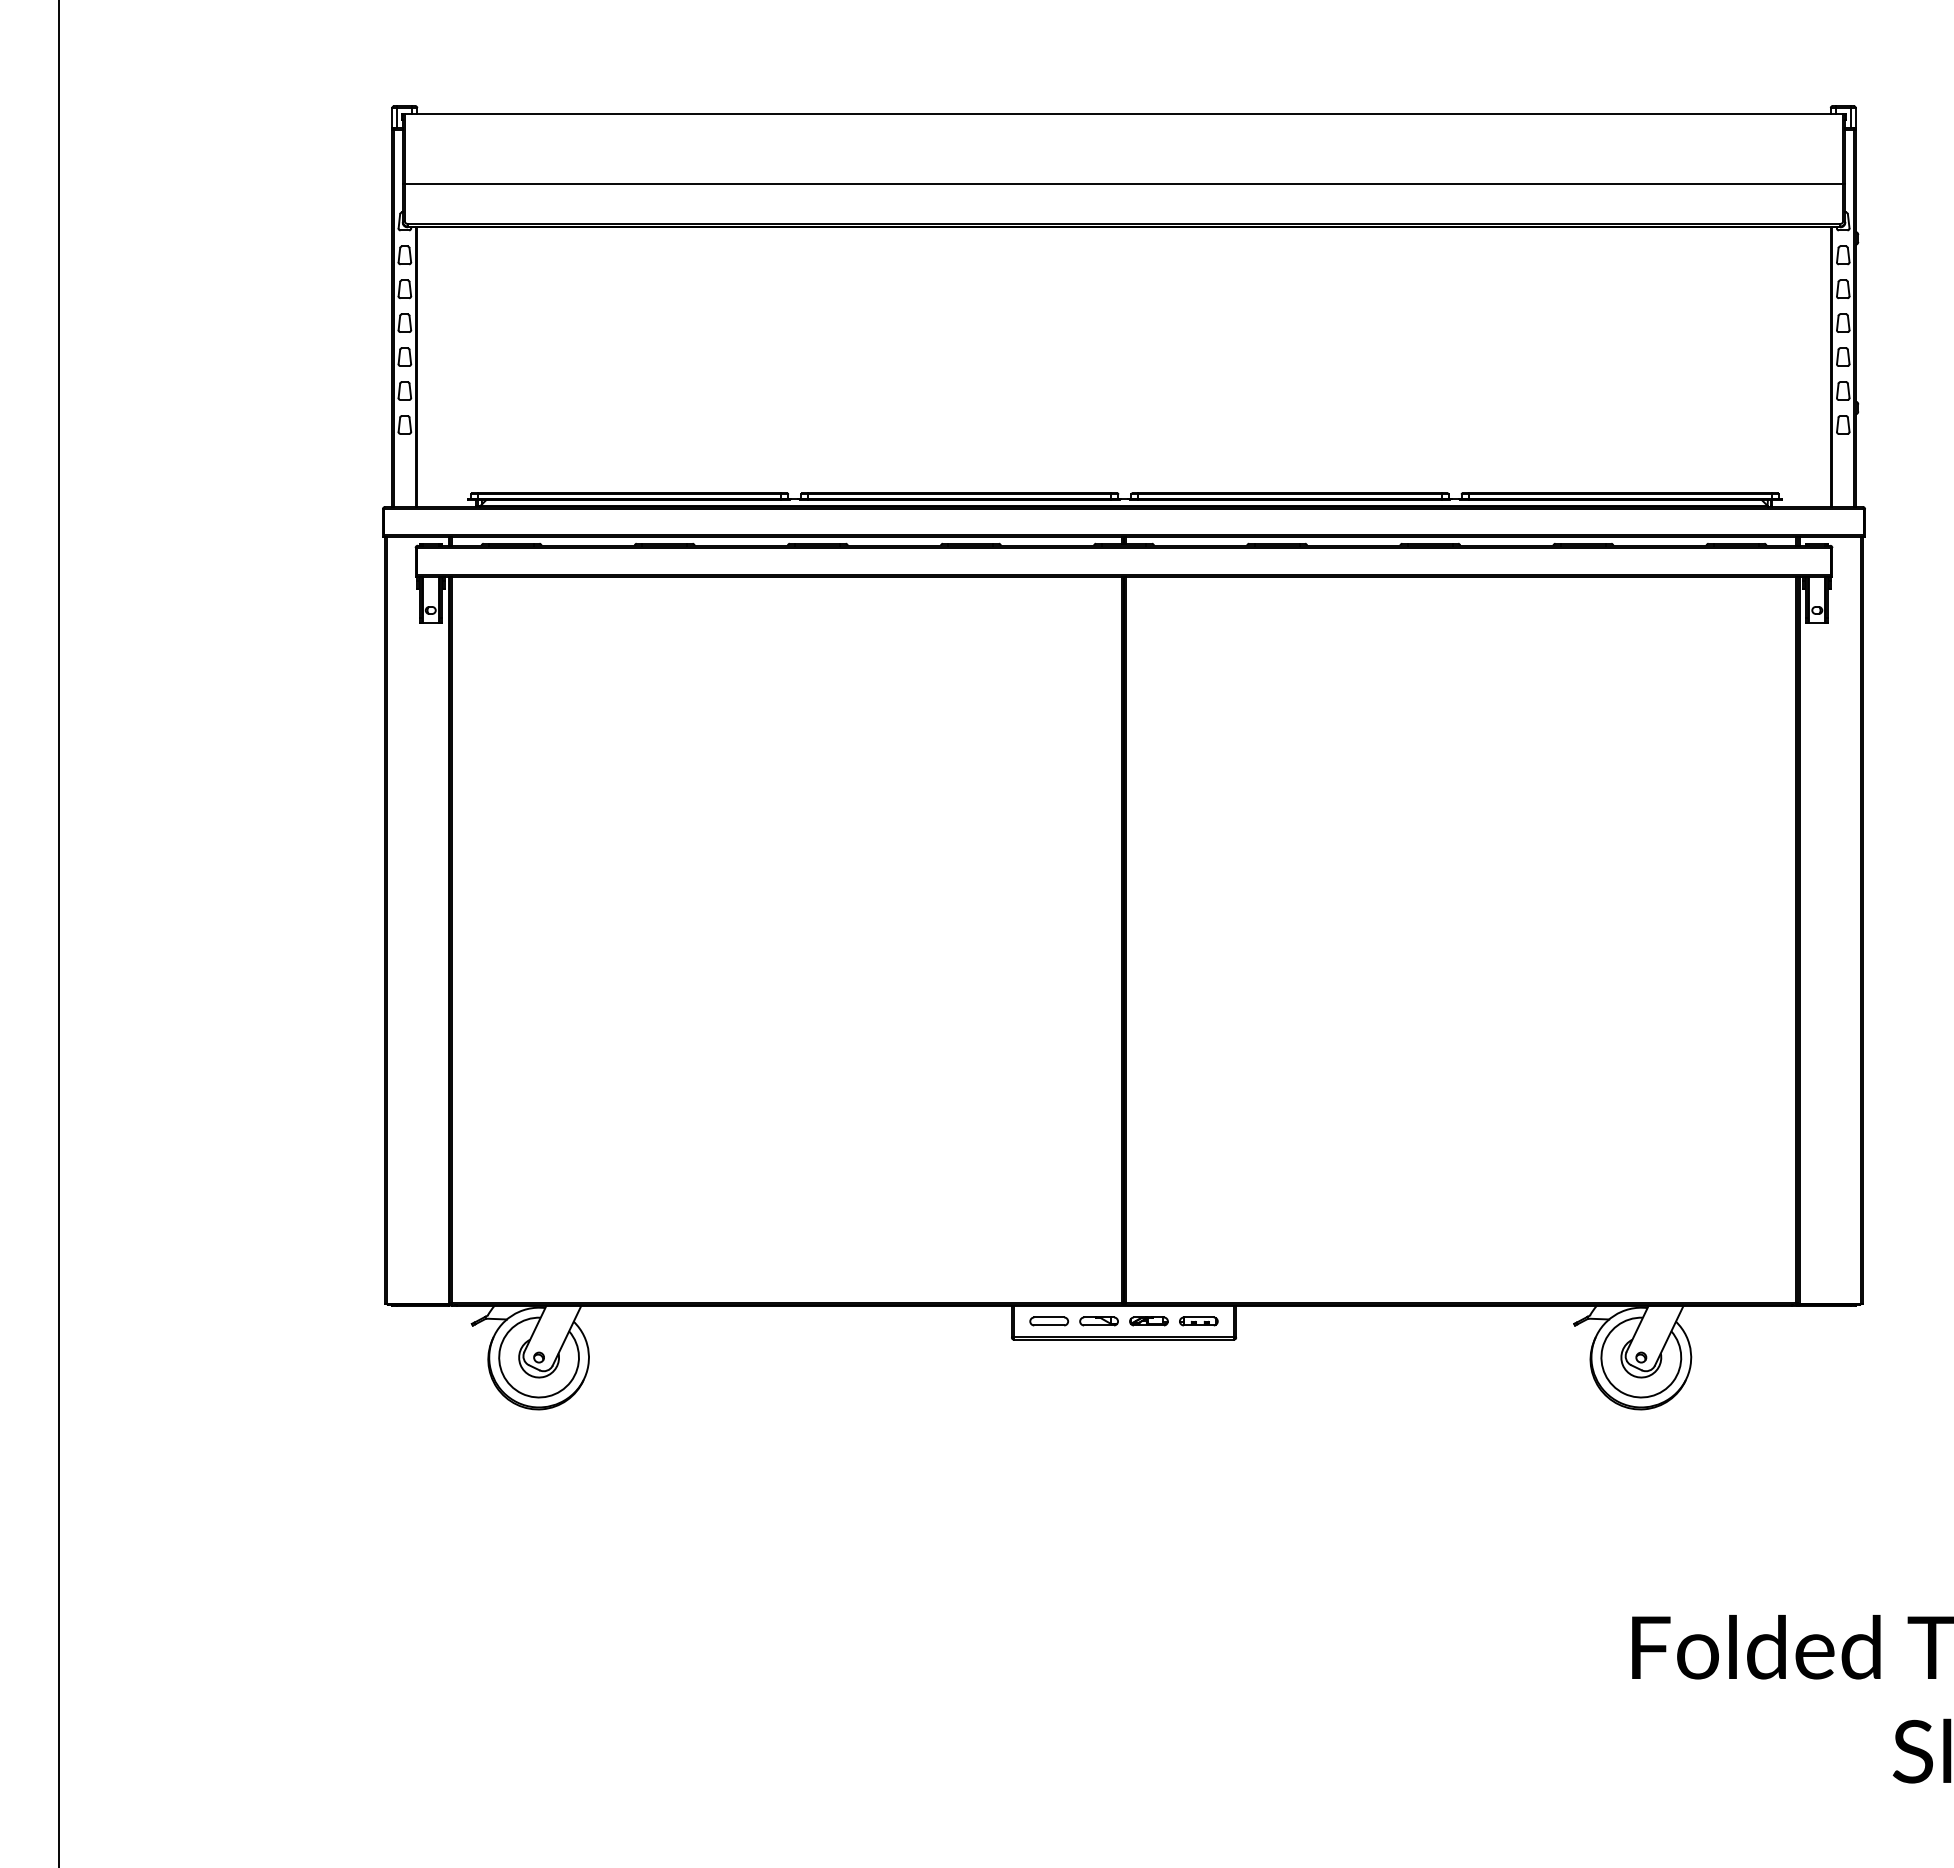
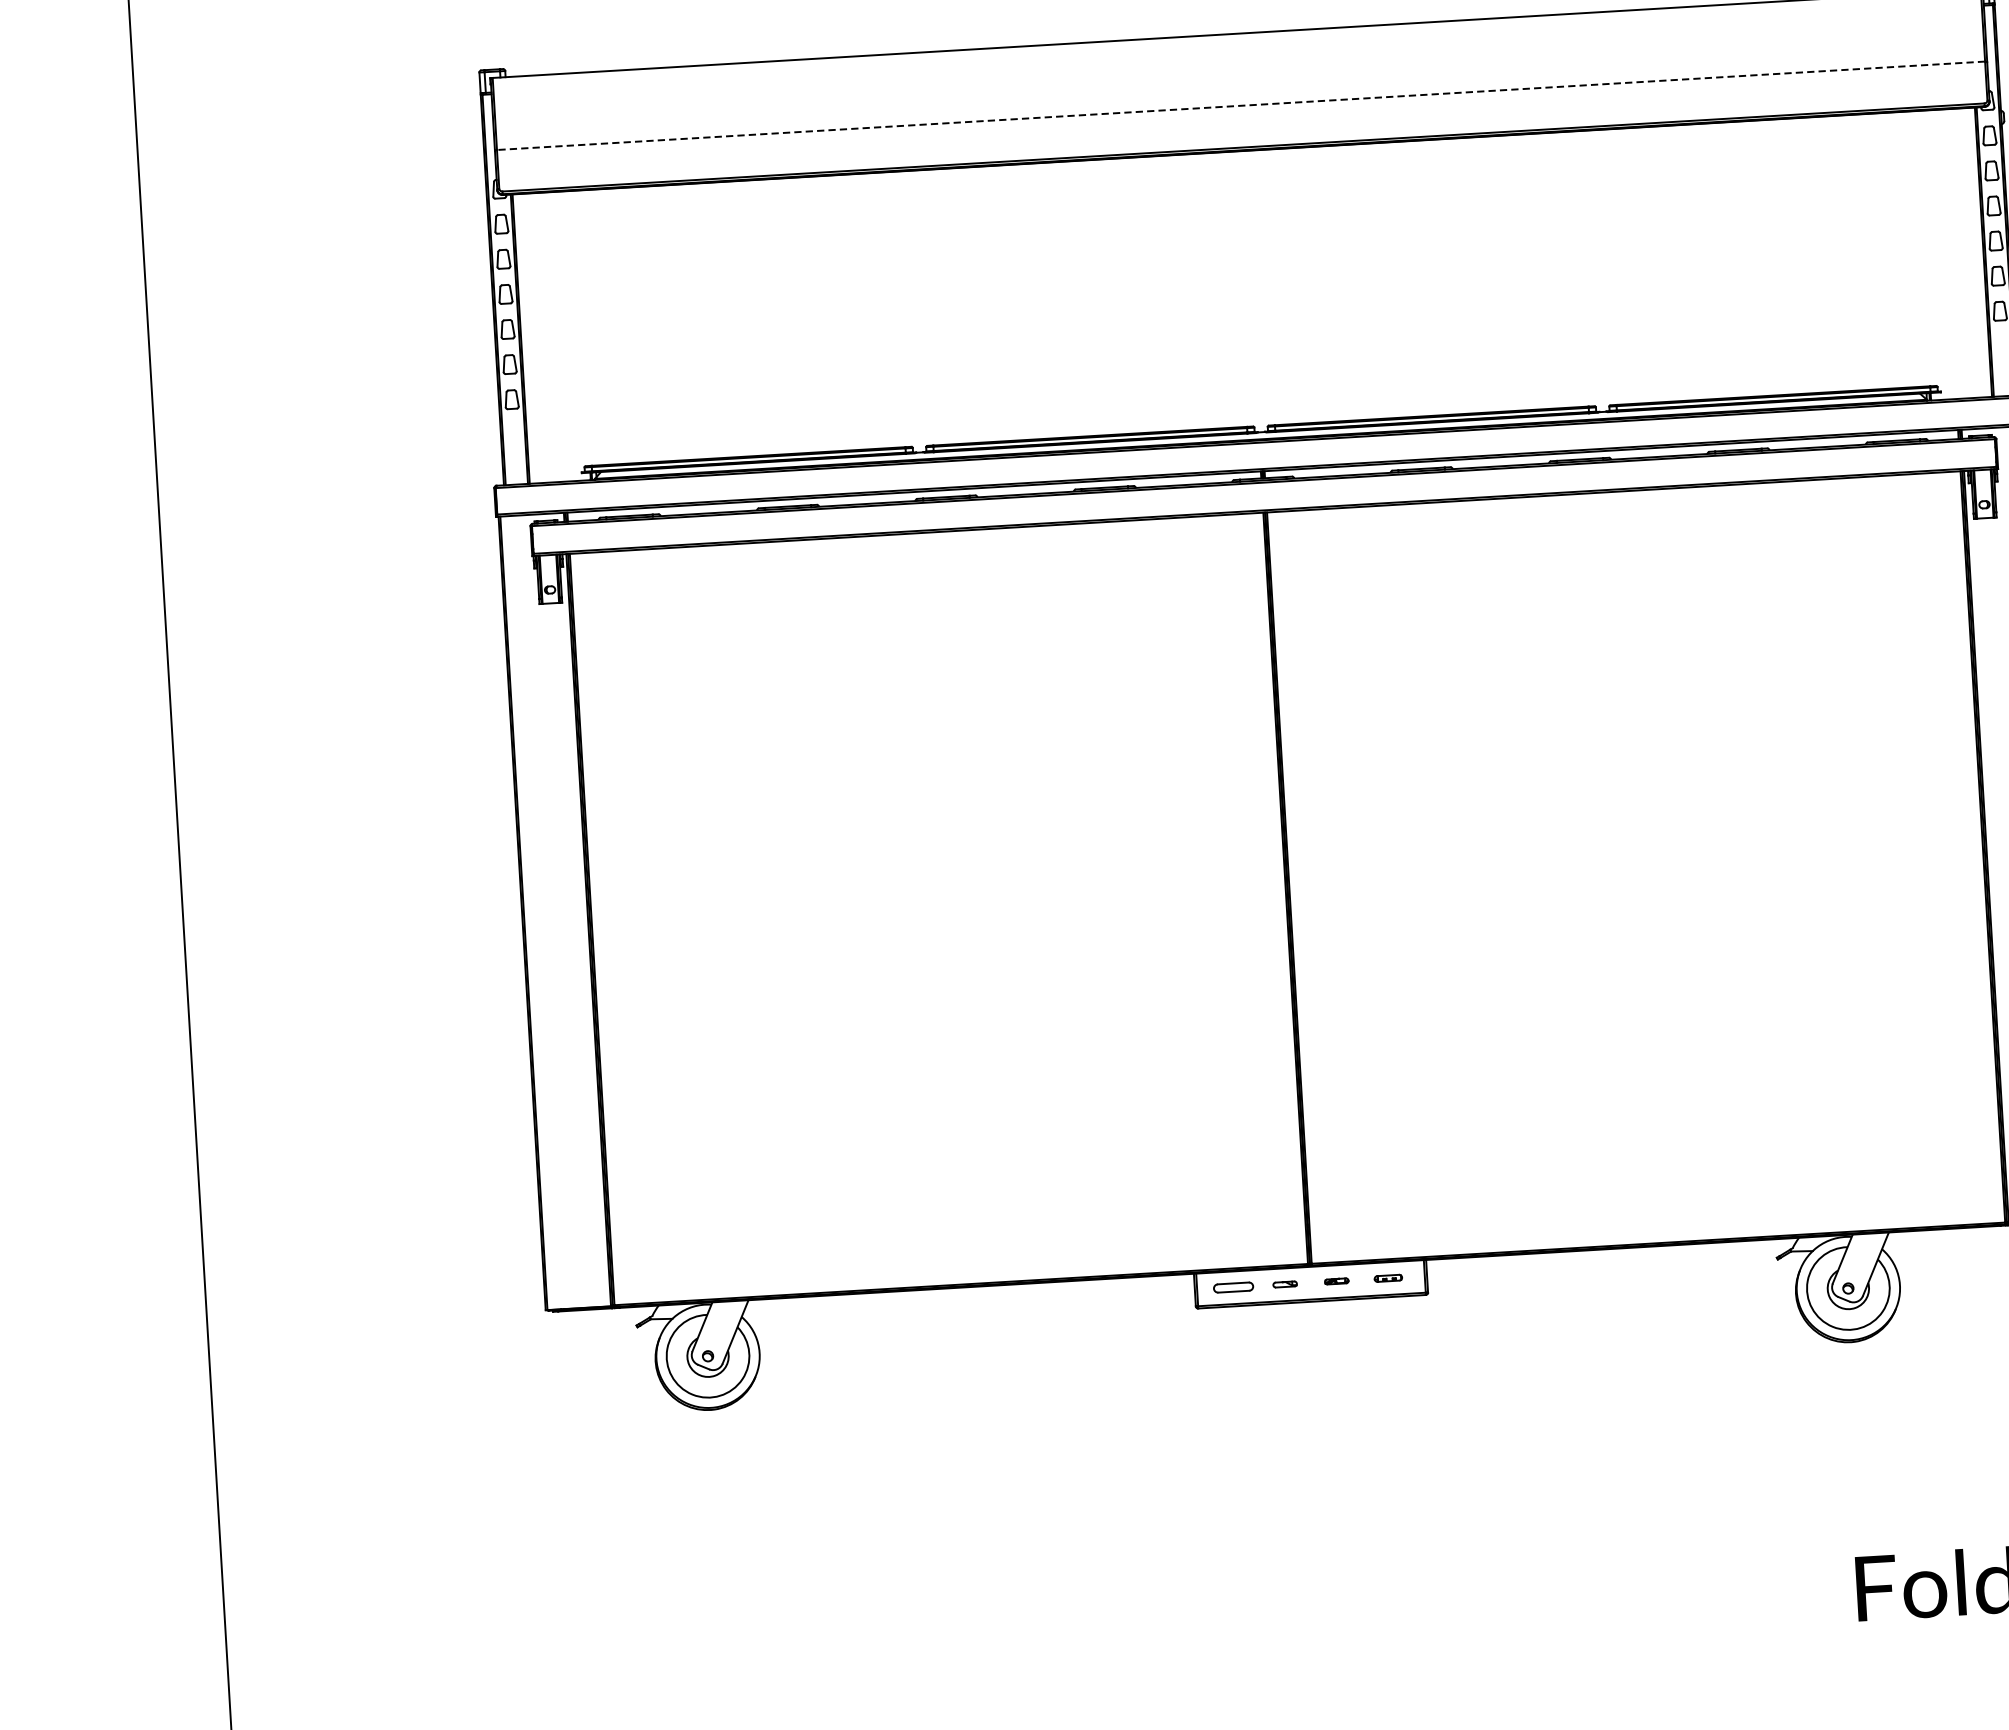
line: (1123, 183) -> (1240, 105), solid -> dashed
part: (1098, 1321) -> (1284, 1284), size x0.6
part: (1148, 1321) -> (1336, 1281), size x0.6
part: (1198, 1321) -> (1388, 1278), size x0.7

